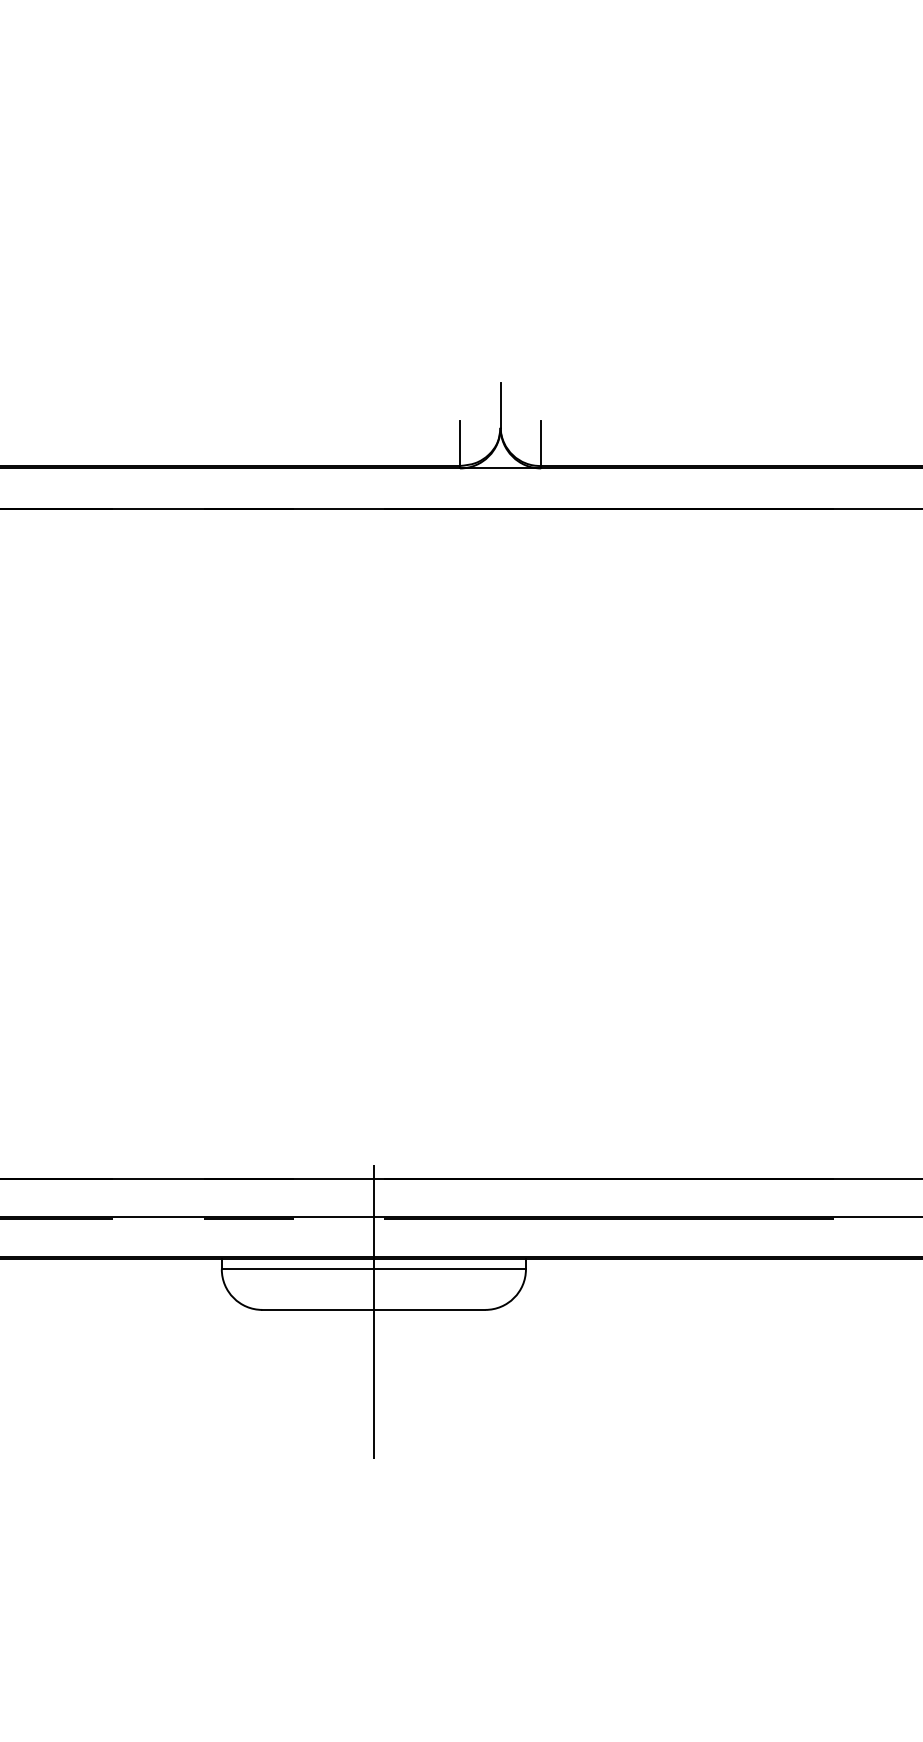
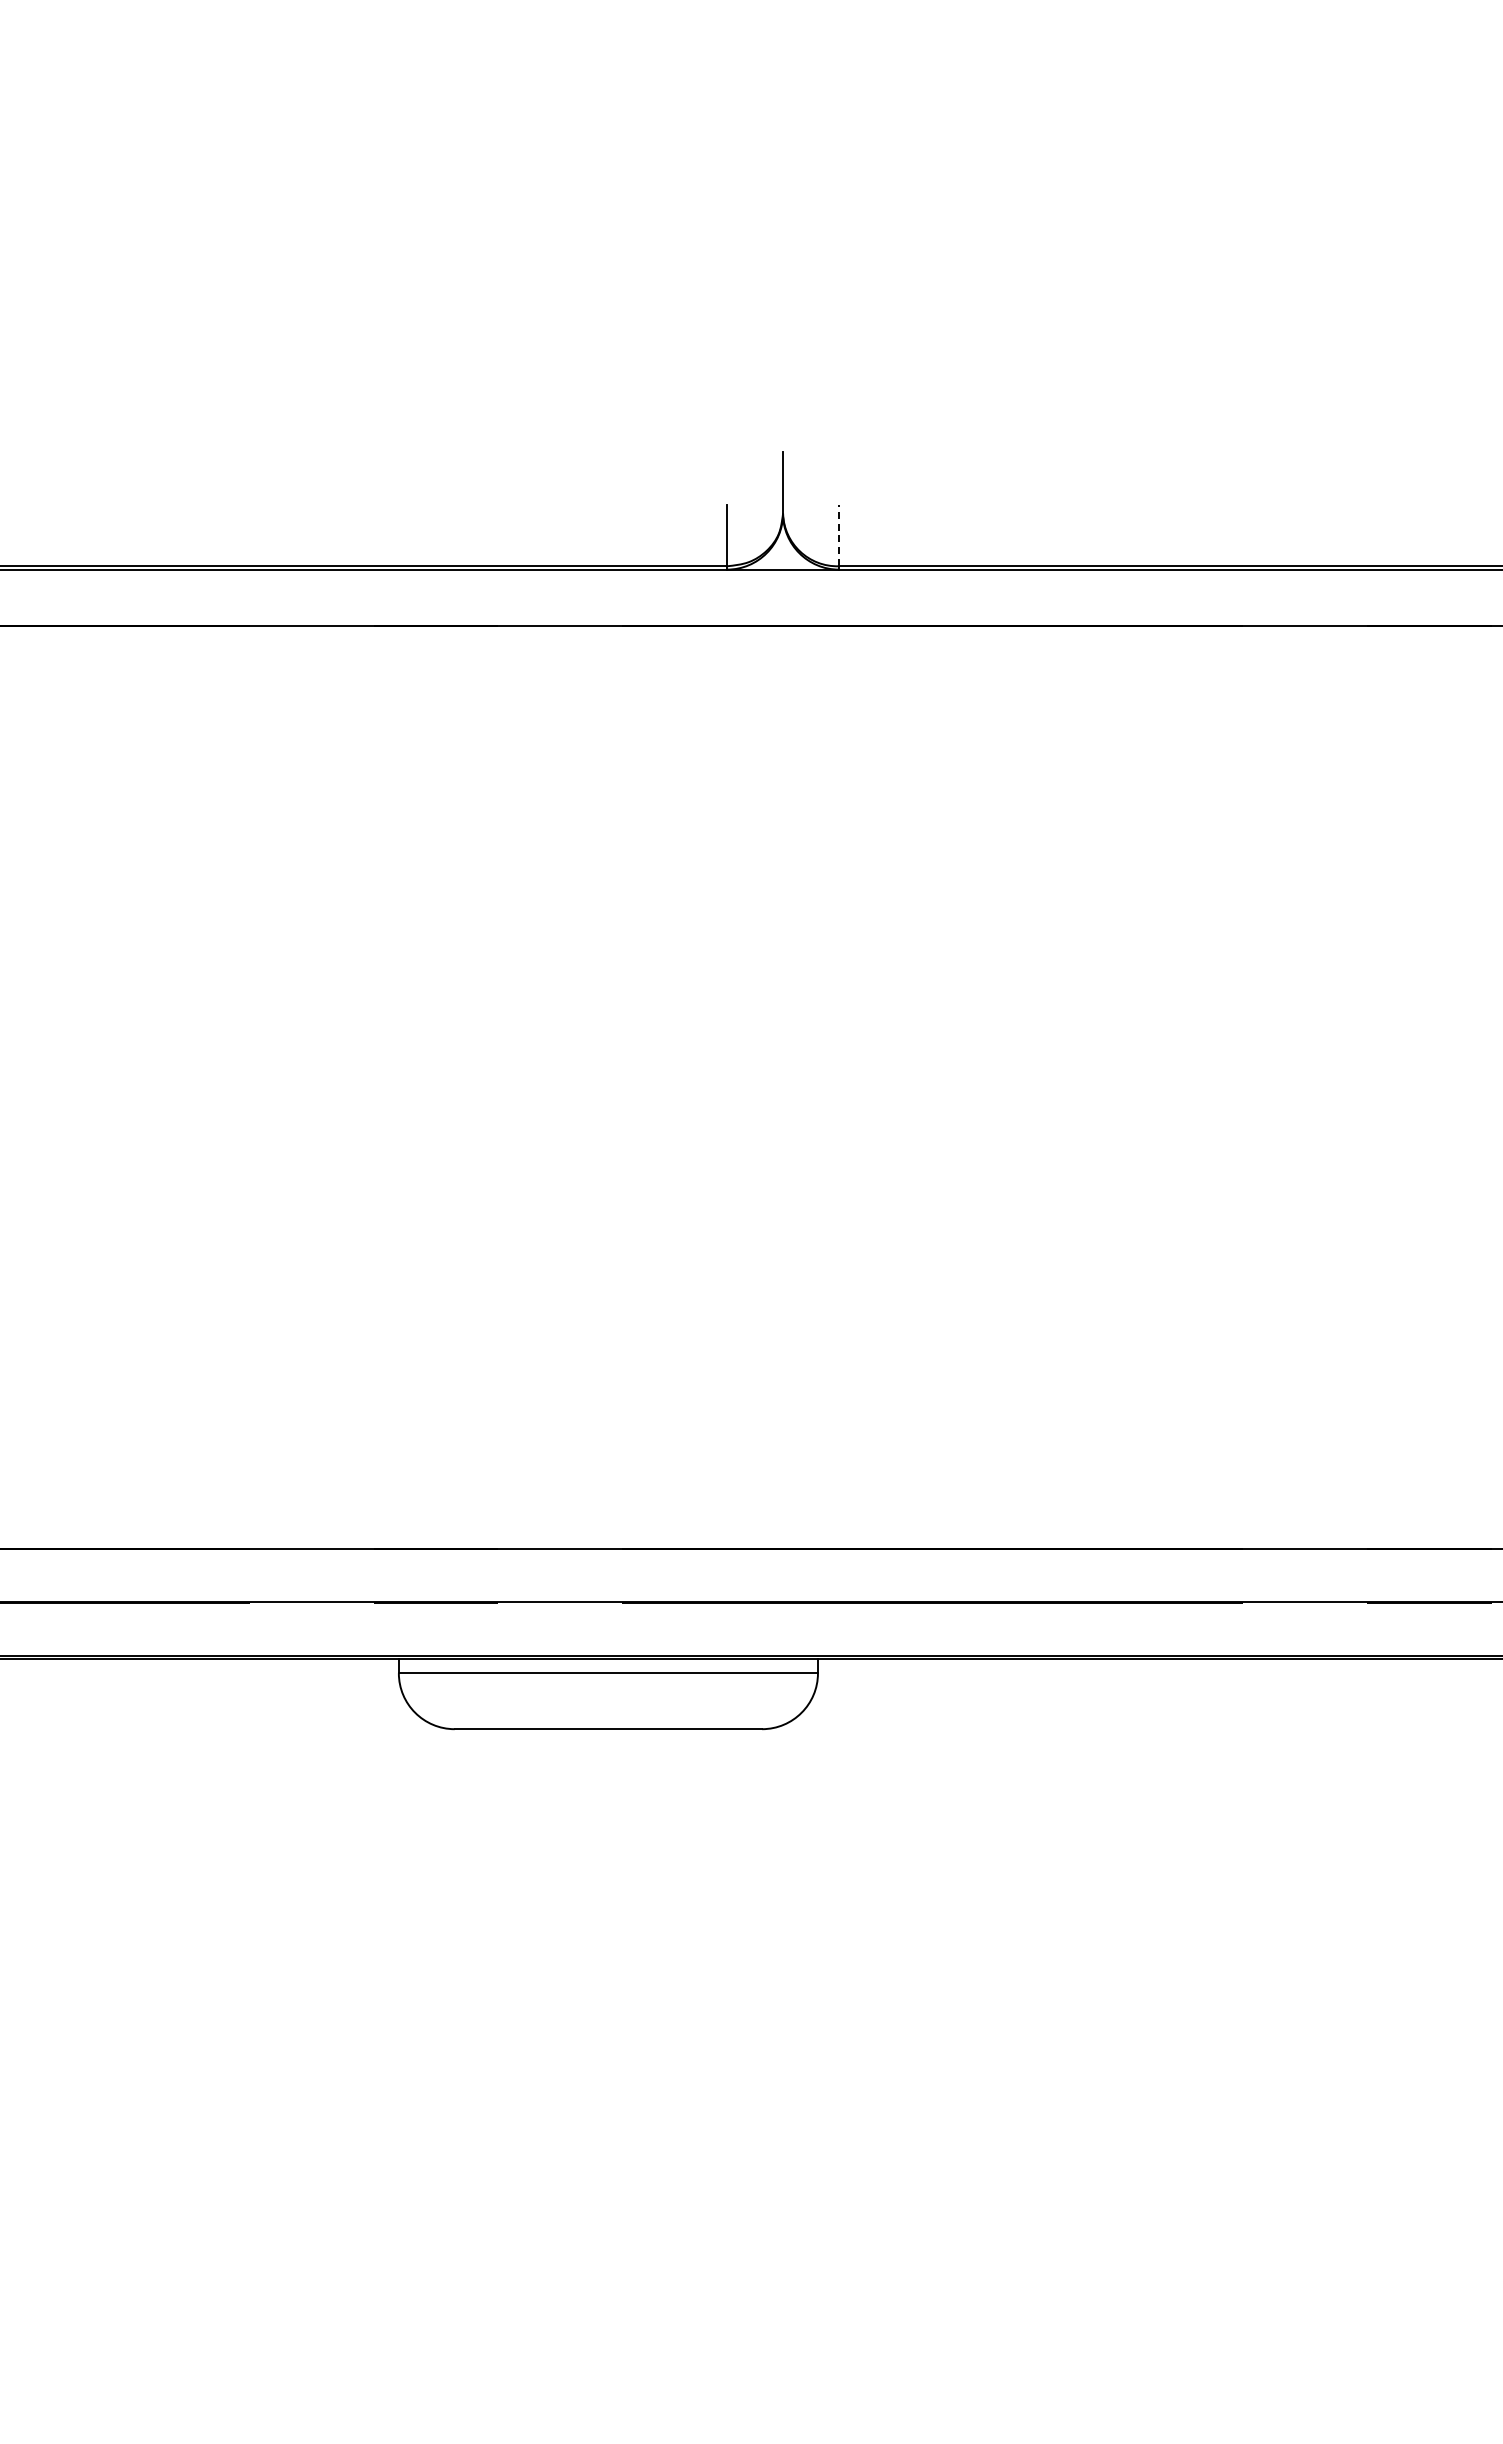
line: (540, 443) -> (838, 535), solid -> dashed
line: (373, 1312) -> (608, 1732), removed

